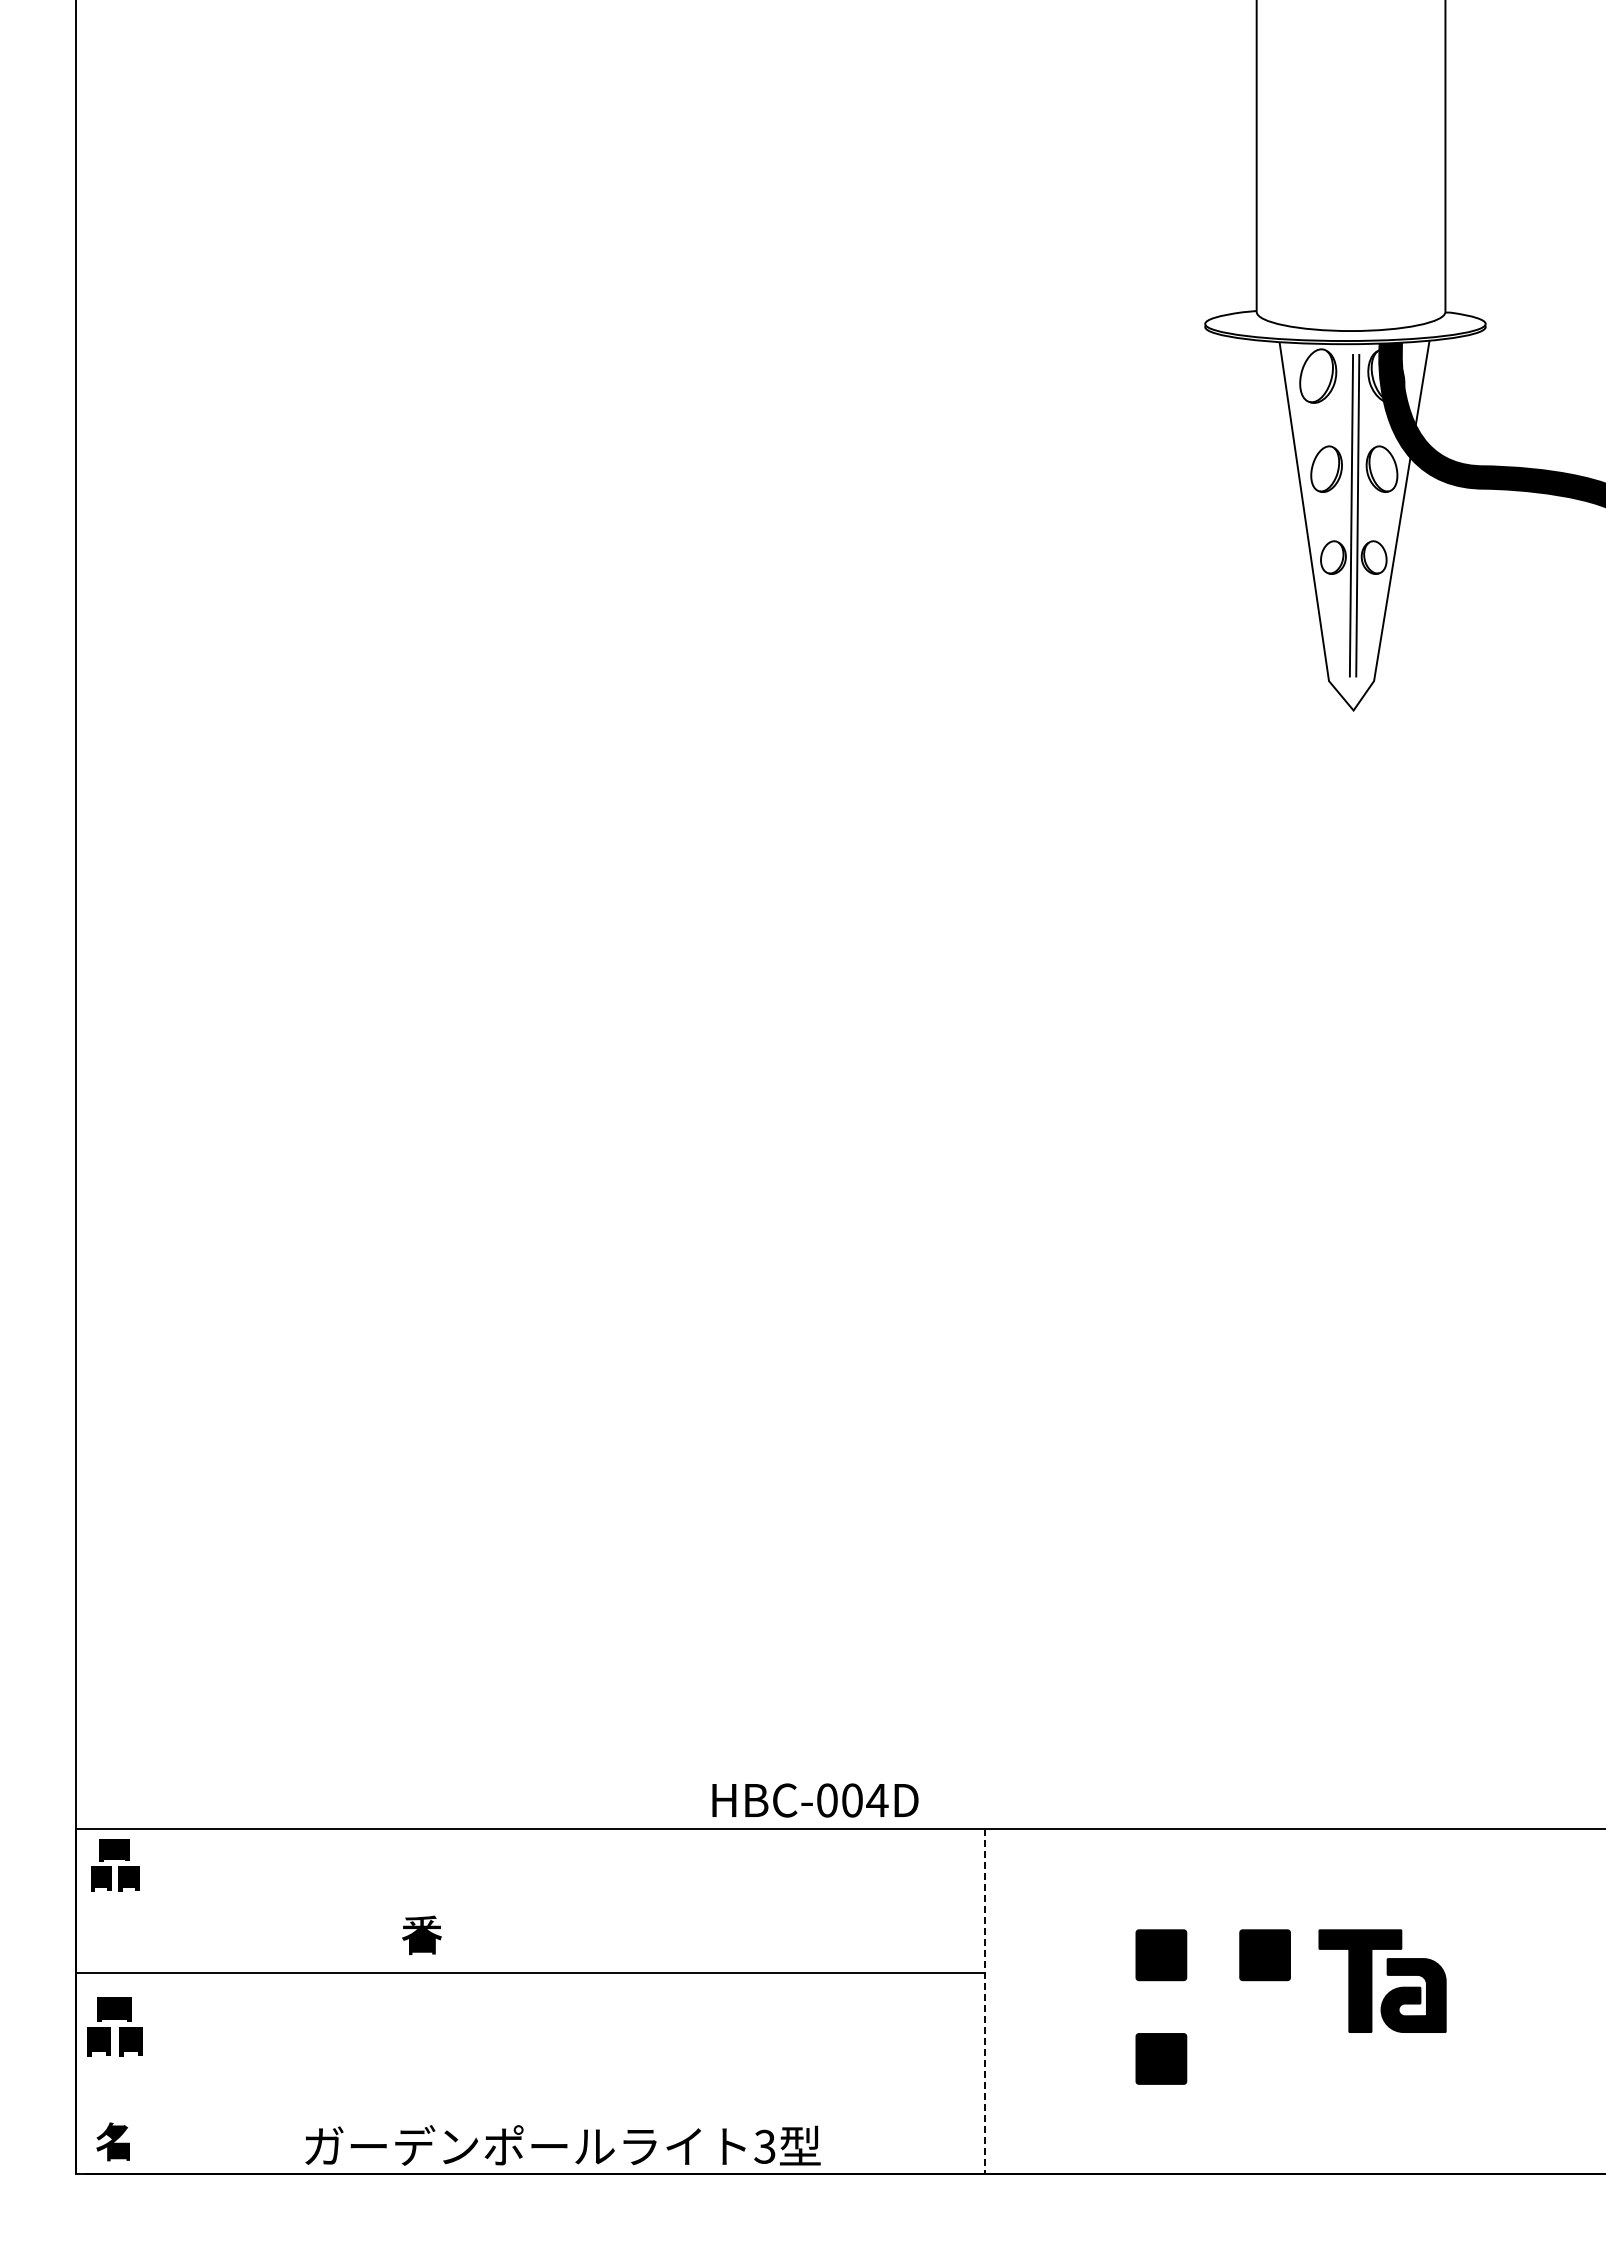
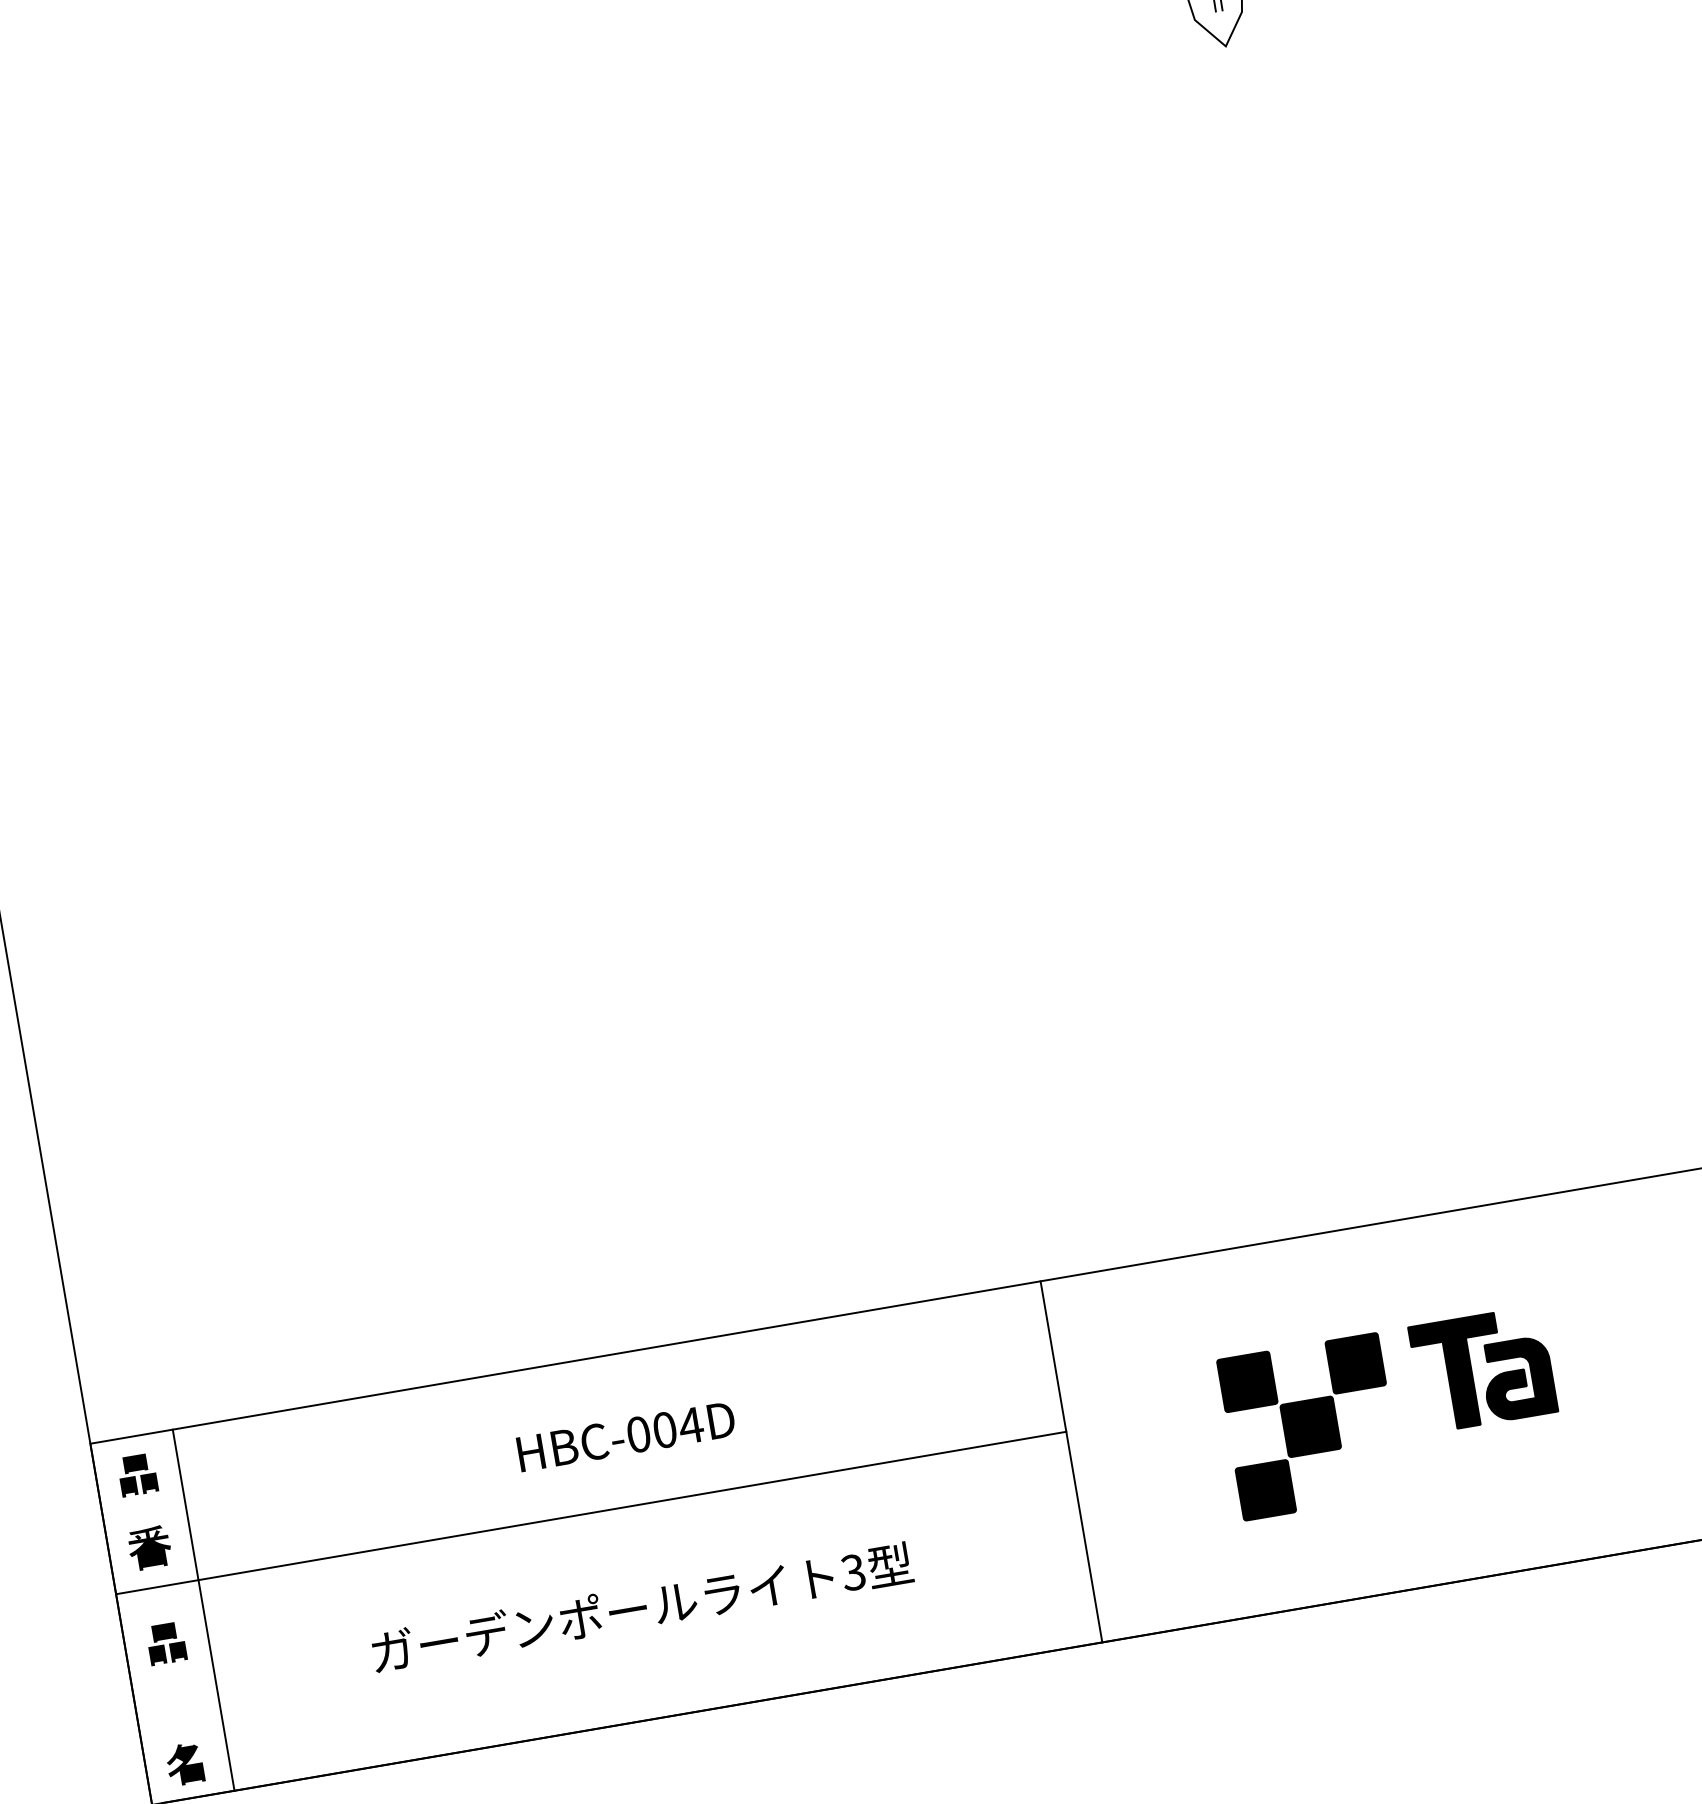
part: (815, 1800) -> (626, 1436), moved
part: (115, 1865) -> (138, 1474), size x0.71
part: (421, 1934) -> (149, 1547), moved
line: (155, 2001) -> (204, 1609), added
line: (985, 2001) -> (1071, 1461), dashed -> solid
fill: (1213, 2007) -> (1311, 1427), added
part: (115, 2026) -> (166, 1643), size x0.62
part: (562, 2145) -> (641, 1607), moved

